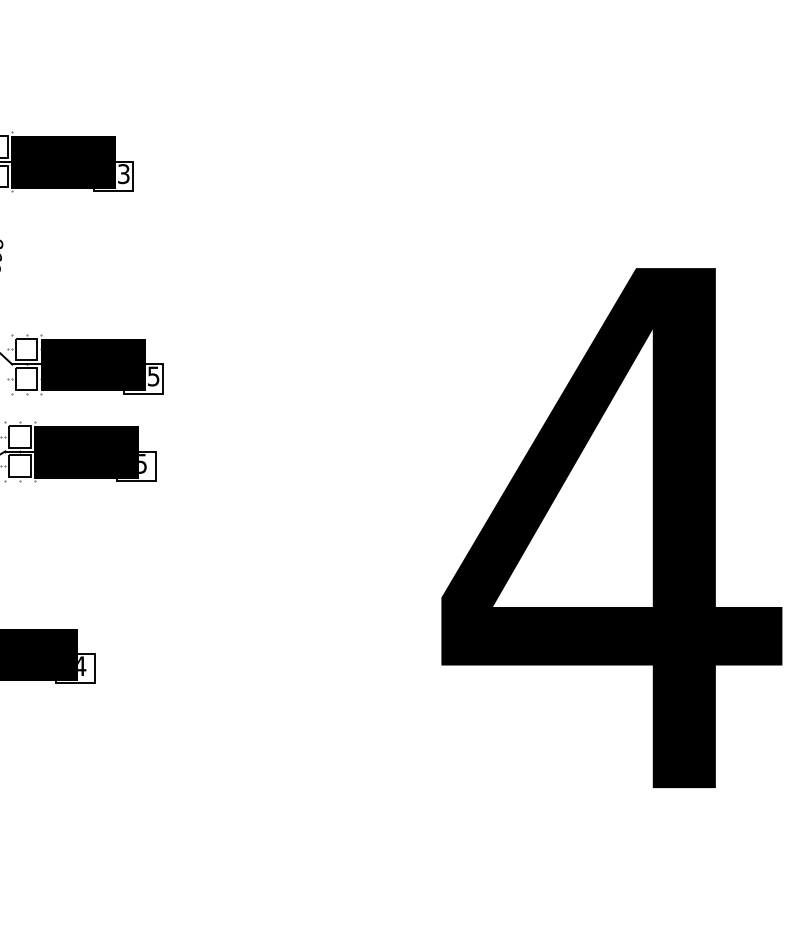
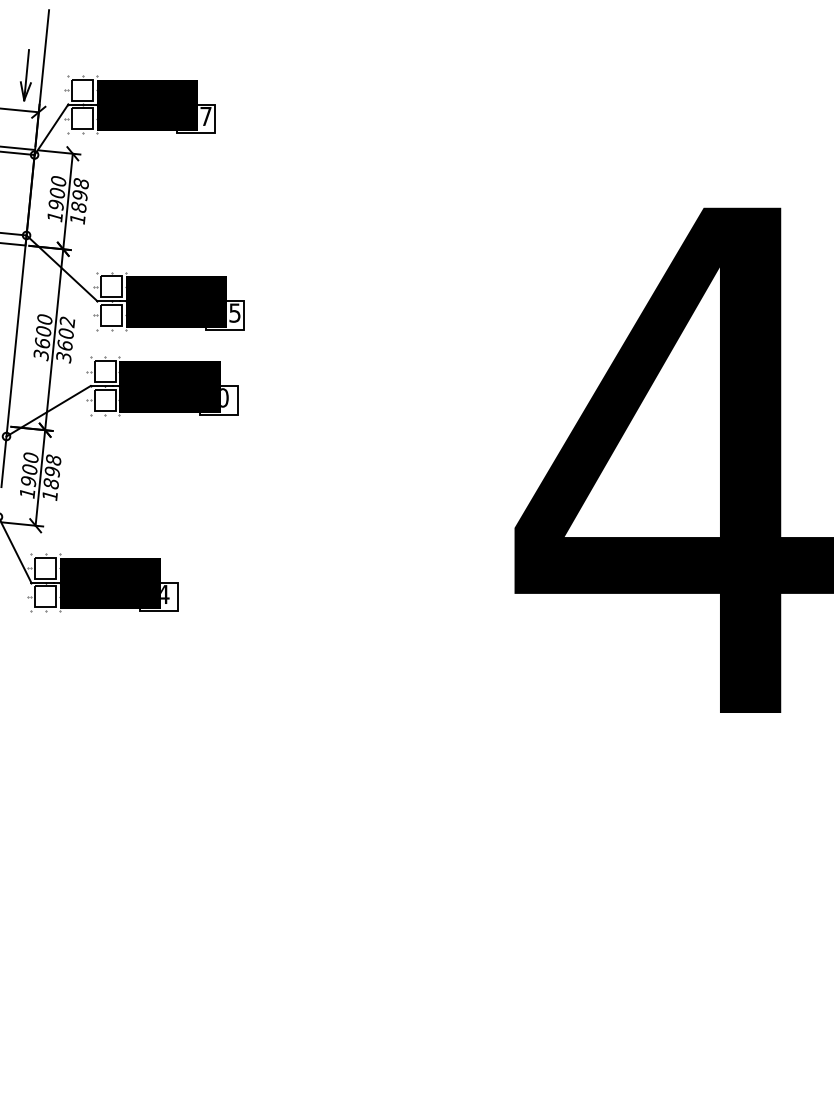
text: (123, 174) -> (205, 116), +3 -> +7
text: (142, 463) -> (224, 397), -5 -> -0

